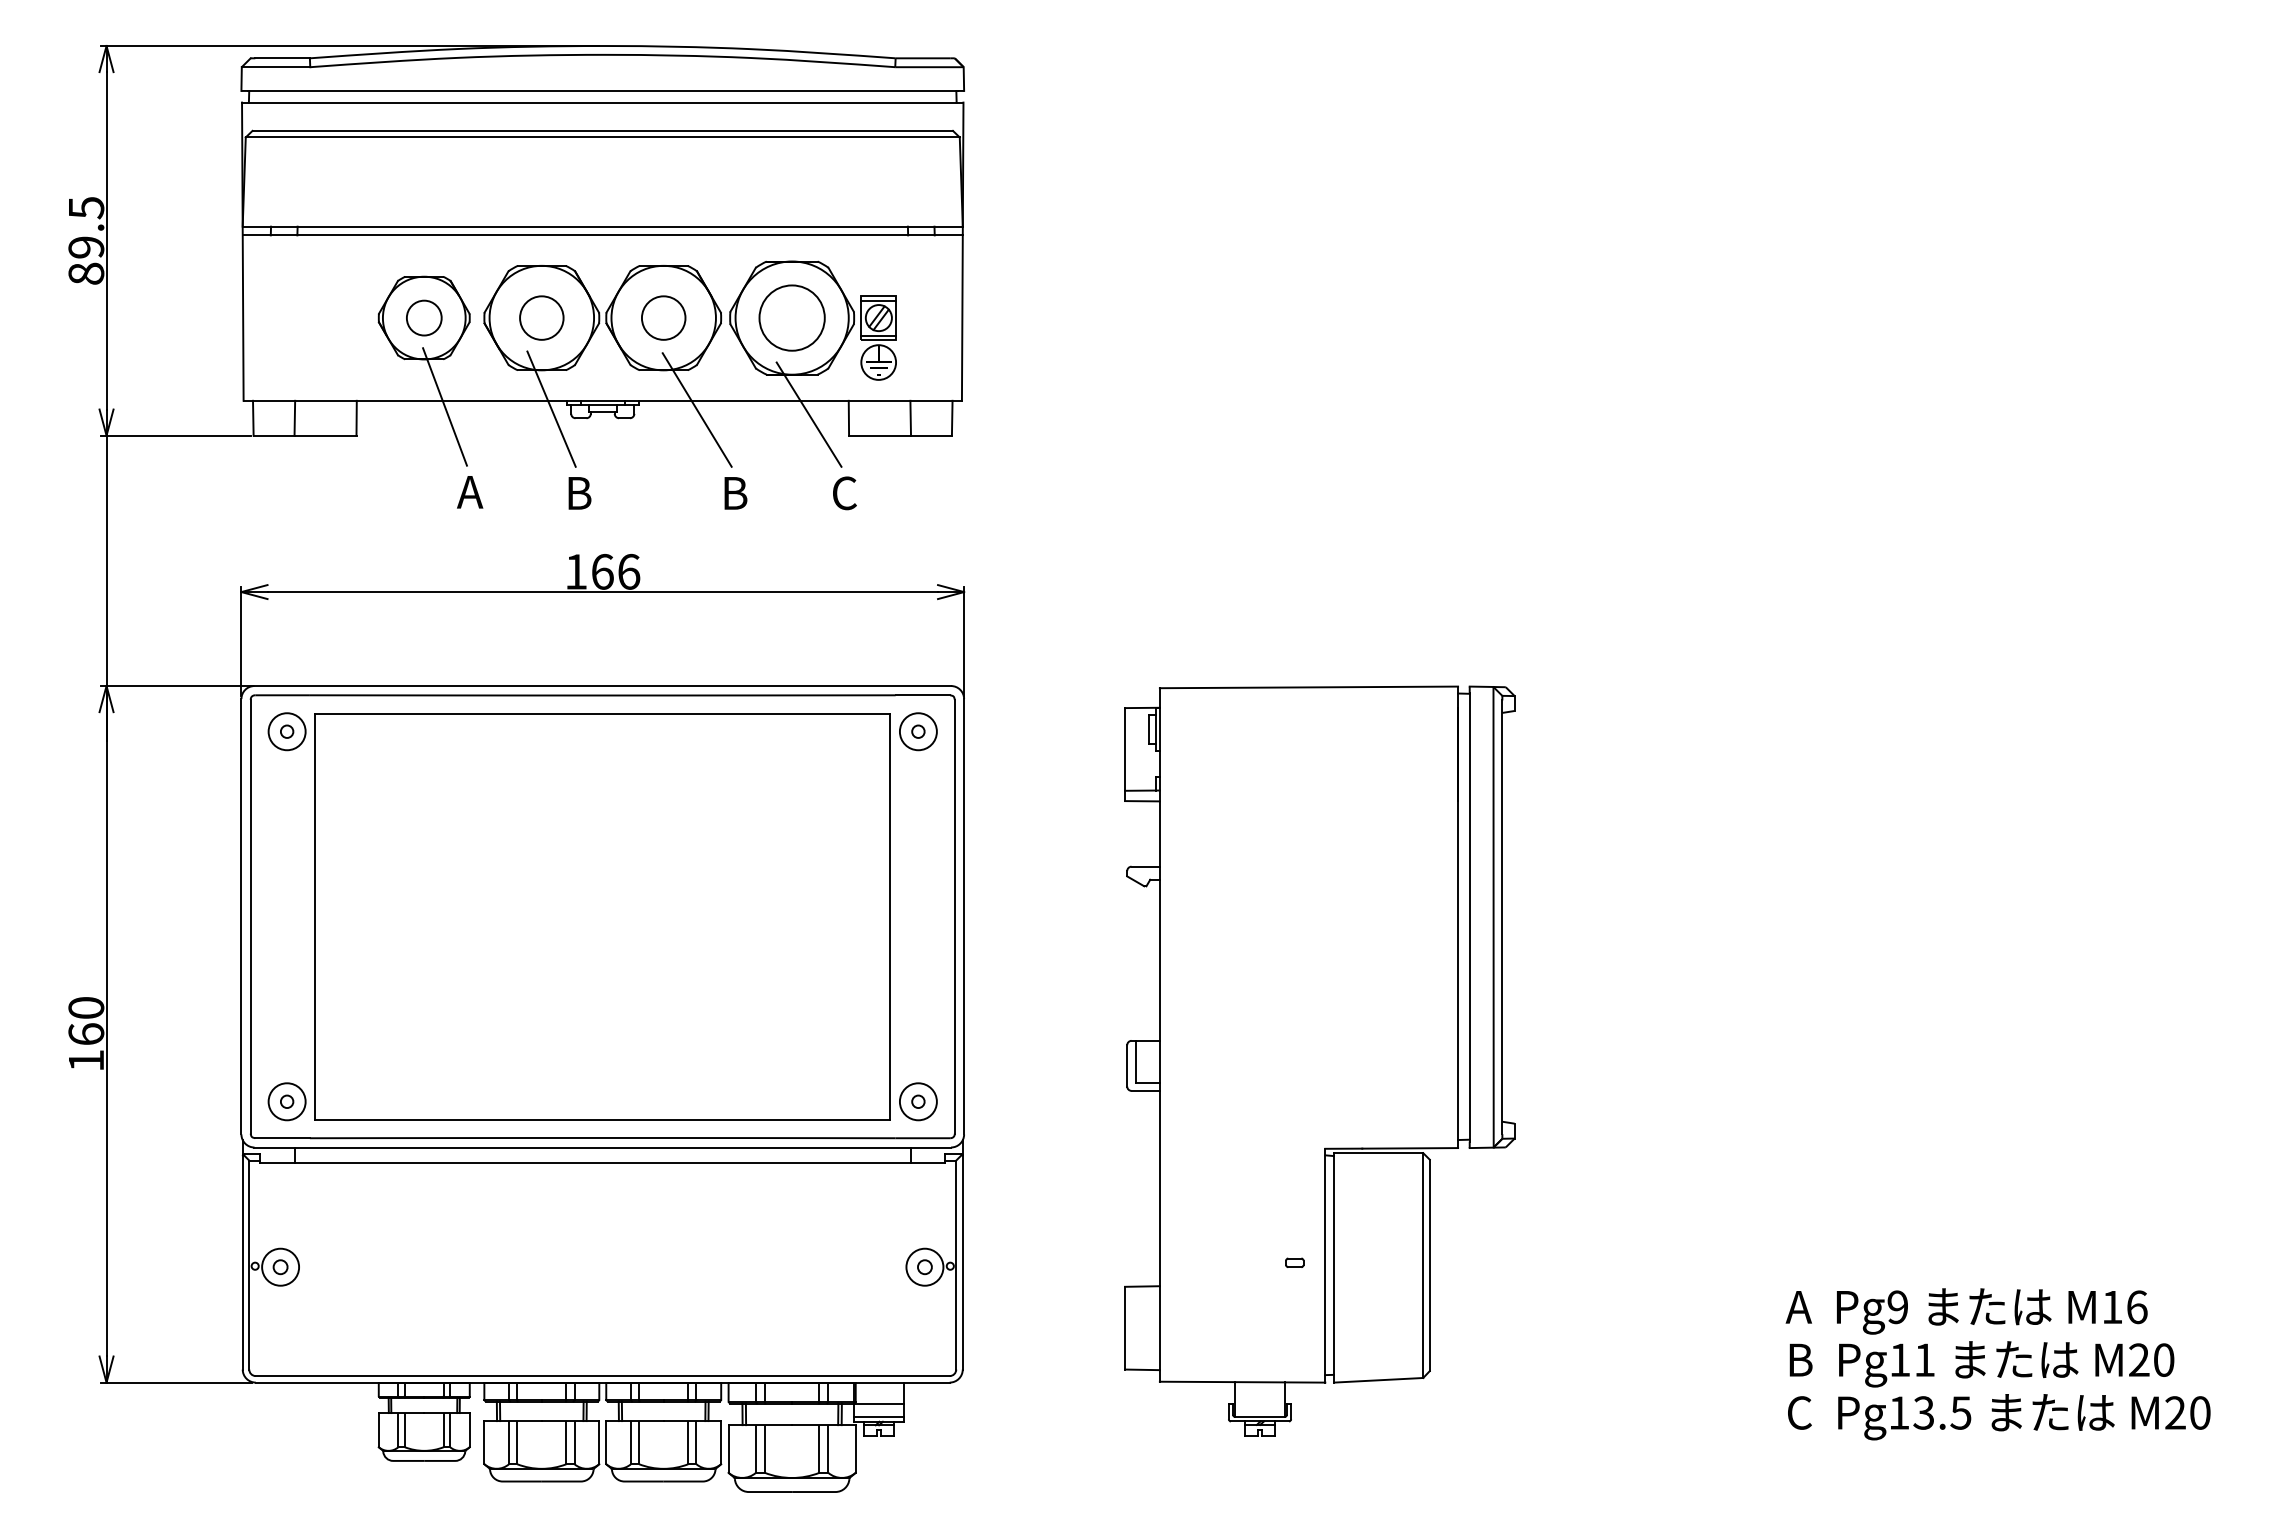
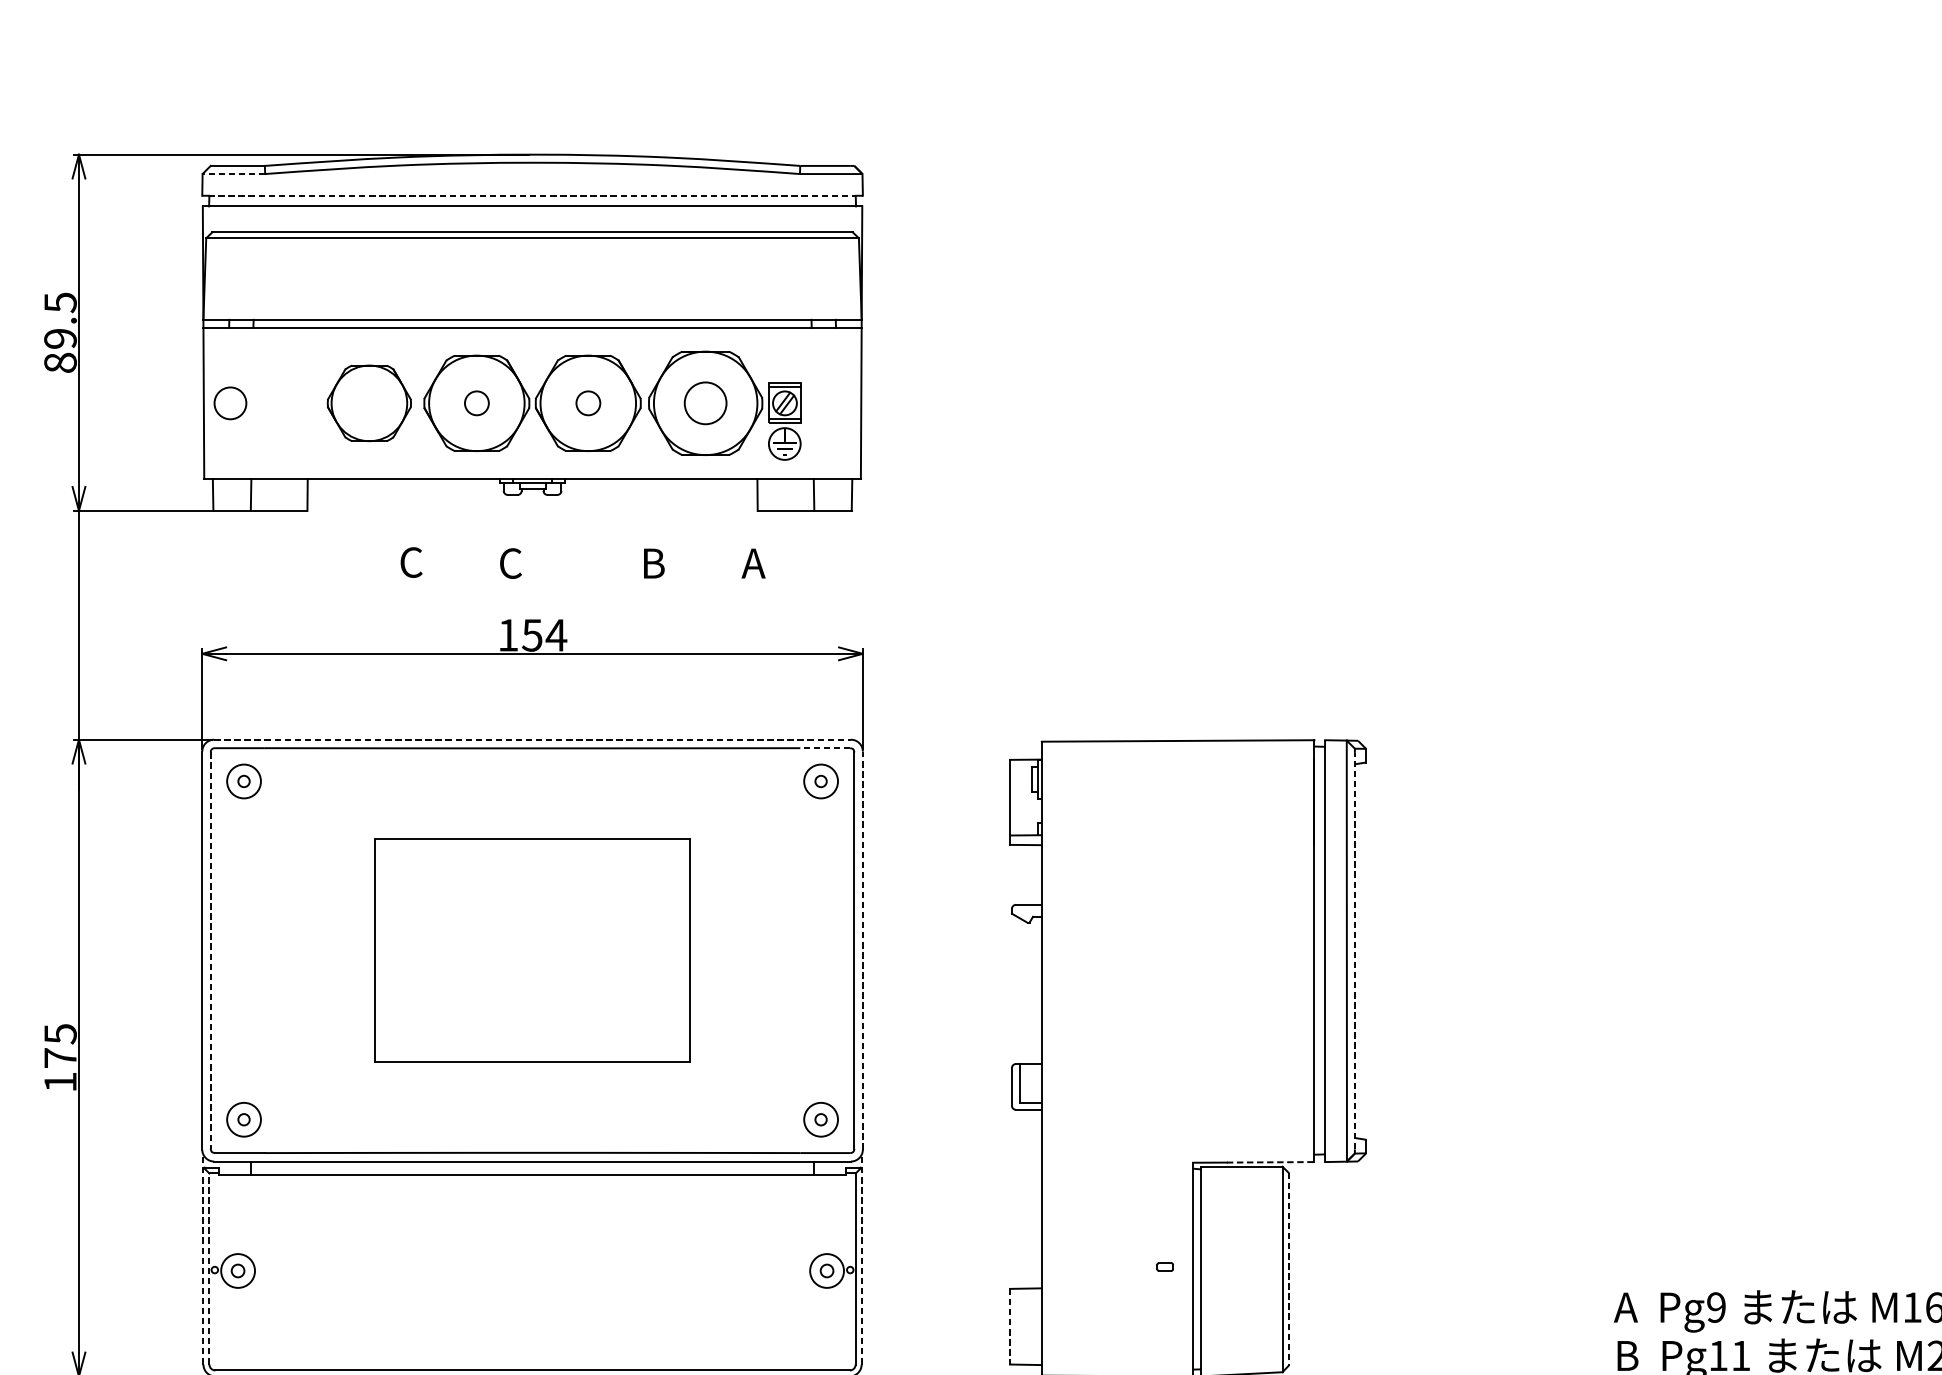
line: (275, 67) -> (233, 174), solid -> dashed
line: (602, 90) -> (532, 195), solid -> dashed
circle: (424, 317) -> (230, 402), moved
circle: (541, 317) -> (476, 402), size x0.6
circle: (663, 317) -> (588, 402), size x0.6
circle: (791, 317) -> (705, 402), size x0.7
line: (444, 406) -> (387, 484), removed
line: (551, 408) -> (485, 486), removed
line: (696, 409) -> (618, 486), removed
line: (808, 414) -> (720, 491), removed
text: (470, 492) -> (411, 562), A -> C
text: (579, 493) -> (511, 563), B -> C
text: (844, 493) -> (753, 563), C -> A
text: (615, 571) -> (544, 635), 166 -> 154
line: (603, 686) -> (533, 740), solid -> dashed
line: (922, 695) -> (824, 748), solid -> dashed
line: (250, 916) -> (210, 950), solid -> dashed
part: (602, 916) -> (532, 950), size x0.6
line: (964, 916) -> (863, 950), solid -> dashed
line: (1502, 917) -> (1355, 951), solid -> dashed
text: (86, 1021) -> (60, 1046), 160 -> 175
line: (1410, 1148) -> (1270, 1162), solid -> dashed
line: (242, 1254) -> (203, 1259), solid -> dashed
line: (962, 1254) -> (861, 1259), solid -> dashed
line: (249, 1264) -> (209, 1268), solid -> dashed
line: (1429, 1265) -> (1288, 1269), solid -> dashed
line: (1125, 1328) -> (1010, 1326), solid -> dashed

